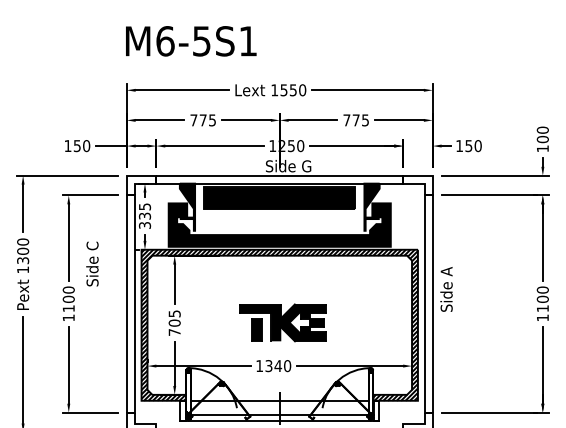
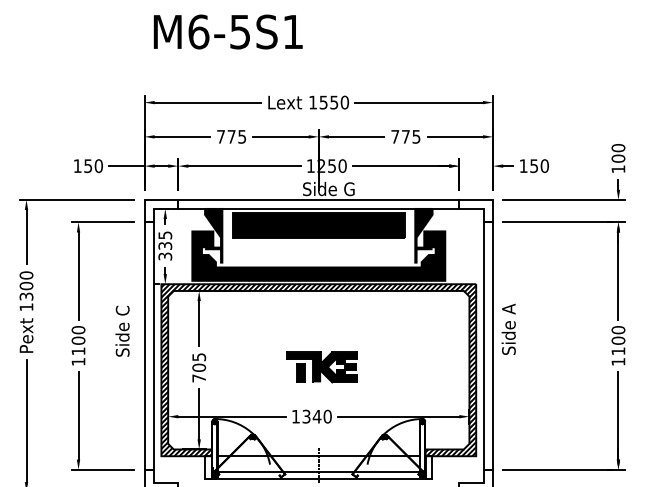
text: (191, 41) -> (228, 32), moved
text: (92, 263) -> (122, 330), moved
part: (282, 322) -> (321, 367), size x0.71

